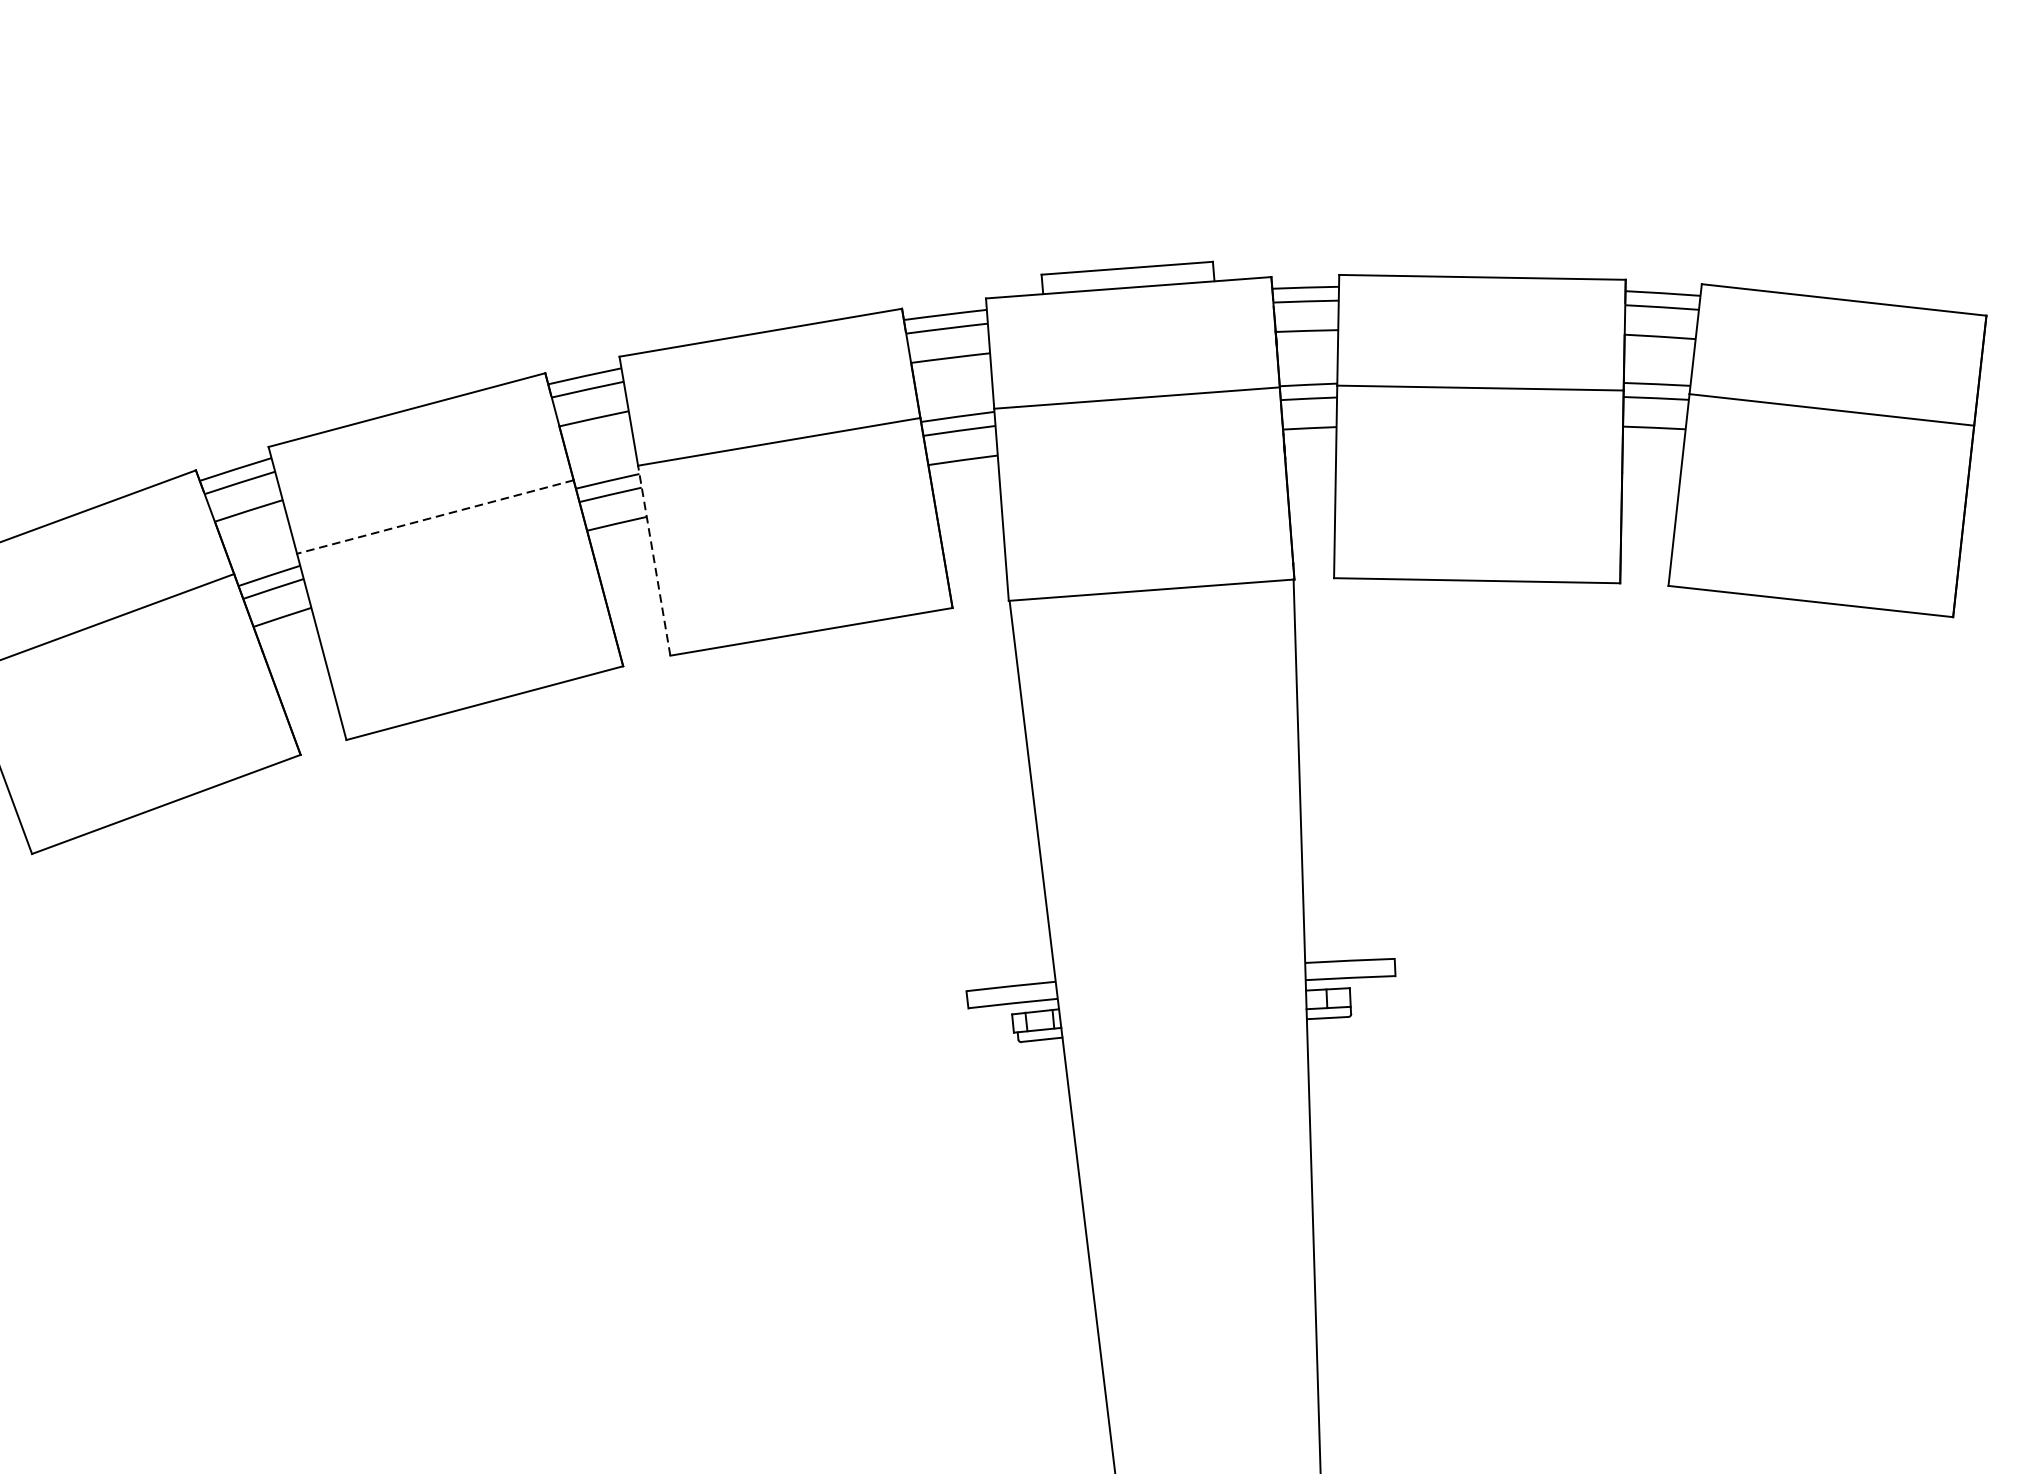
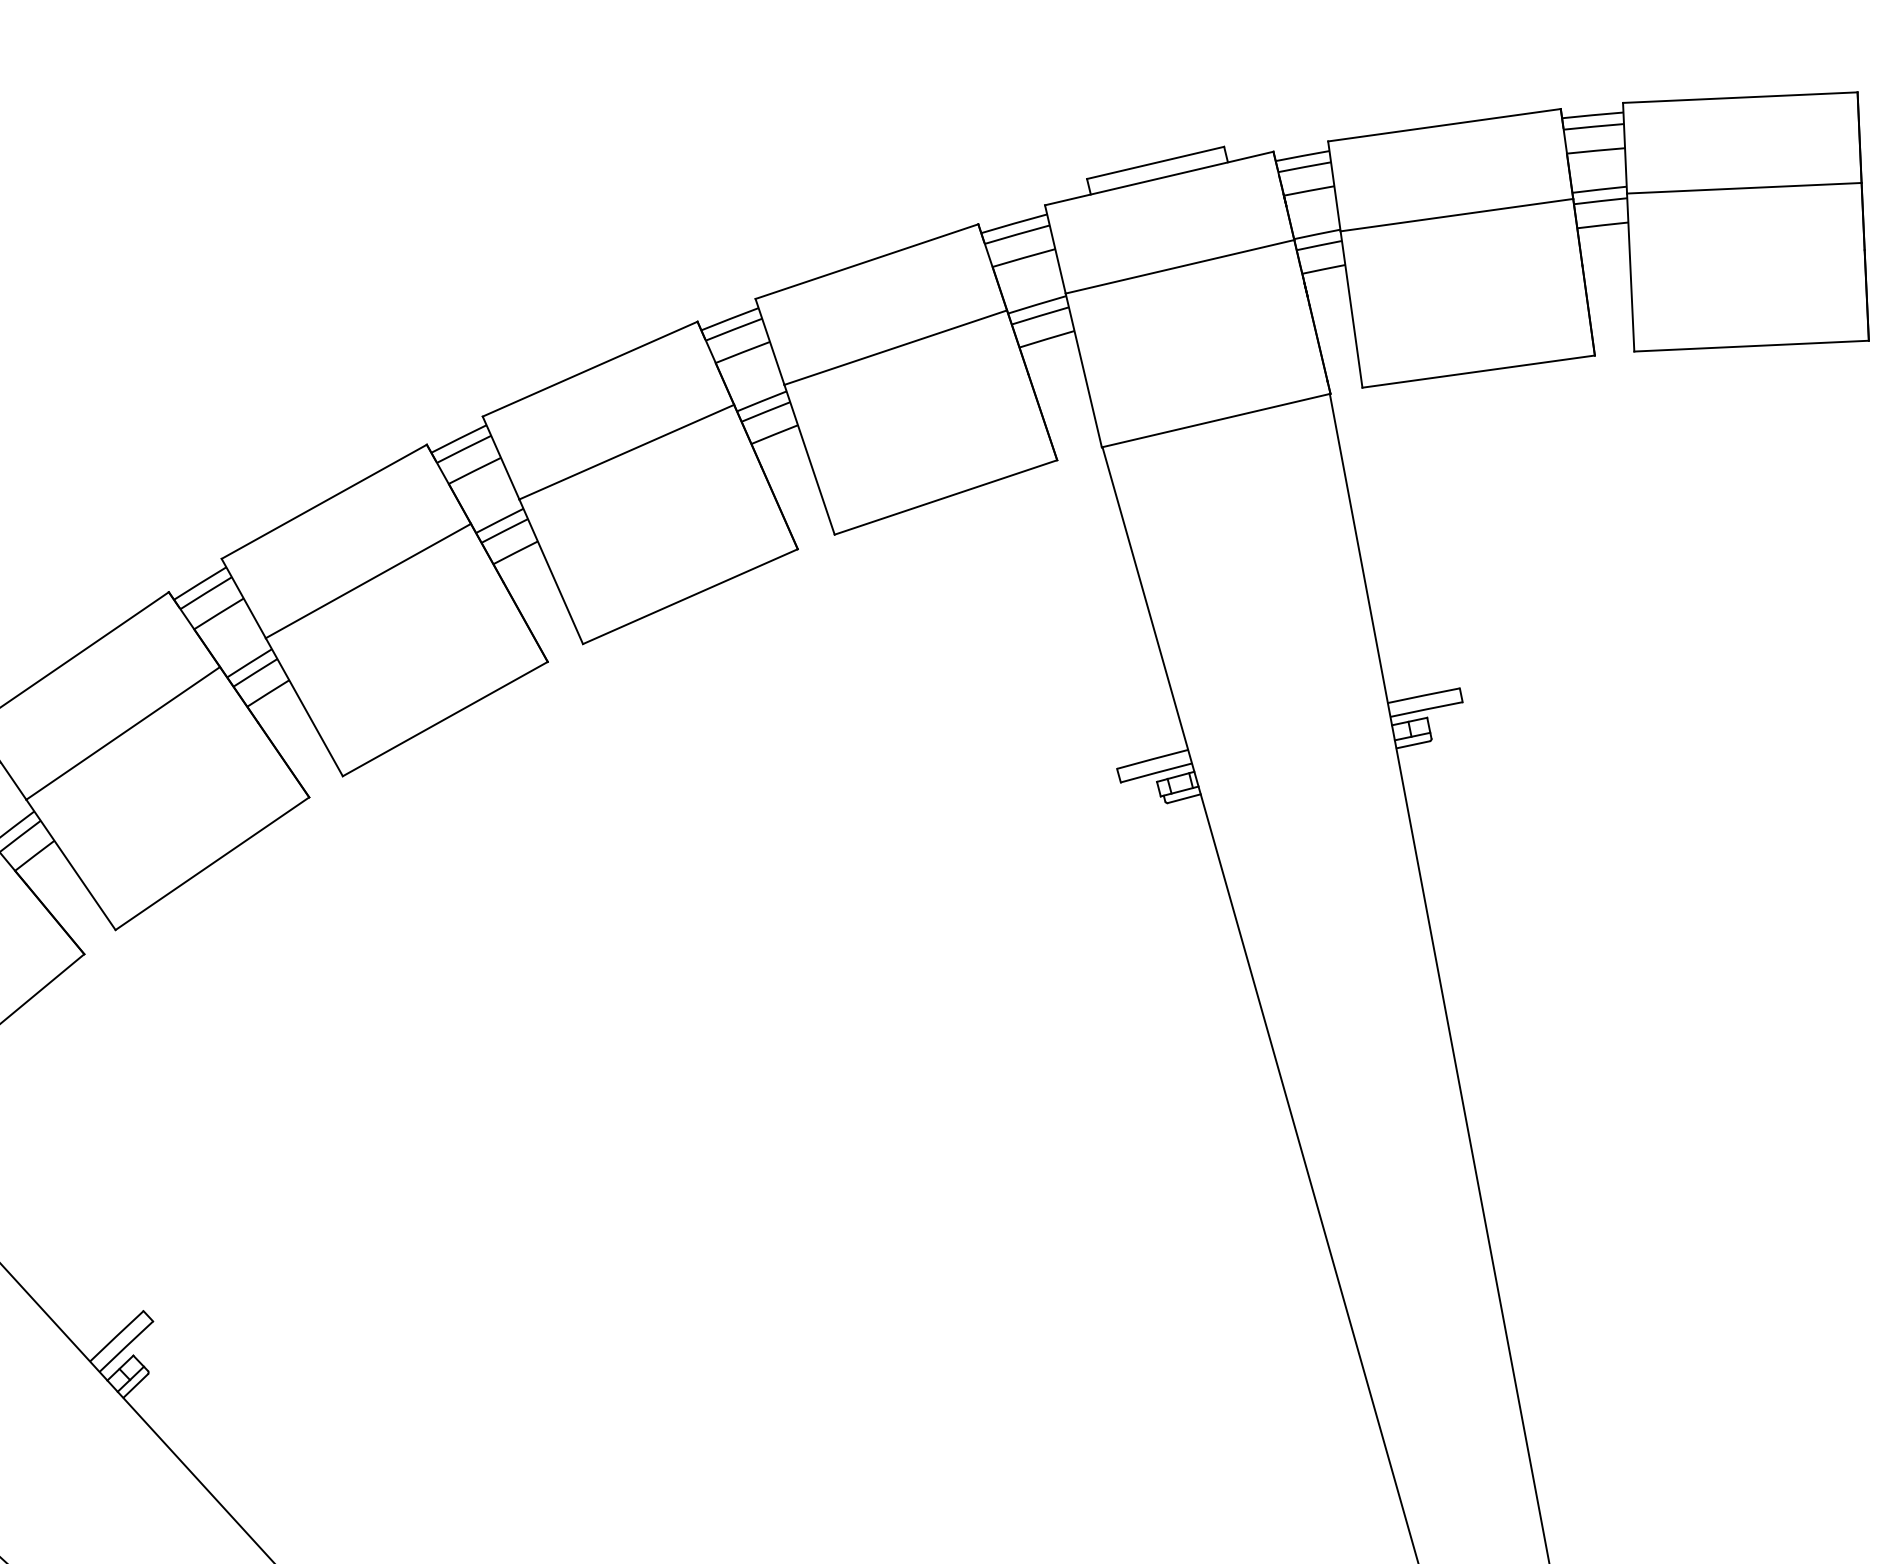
line: (435, 517) -> (626, 452), dashed -> solid
line: (654, 560) -> (809, 459), dashed -> solid

